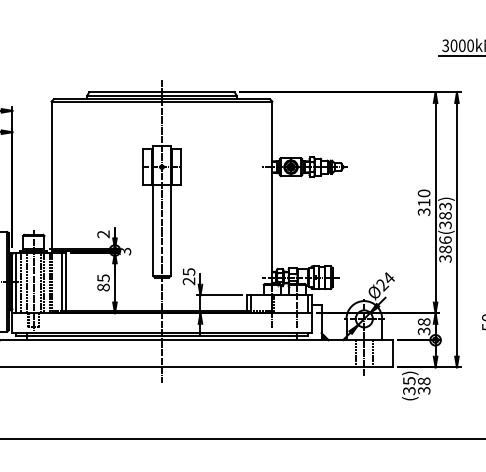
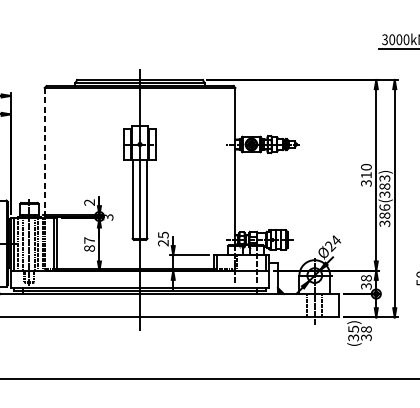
line: (51, 177) -> (44, 153), solid -> dashed
text: (103, 278) -> (89, 240), 85 -> 87

